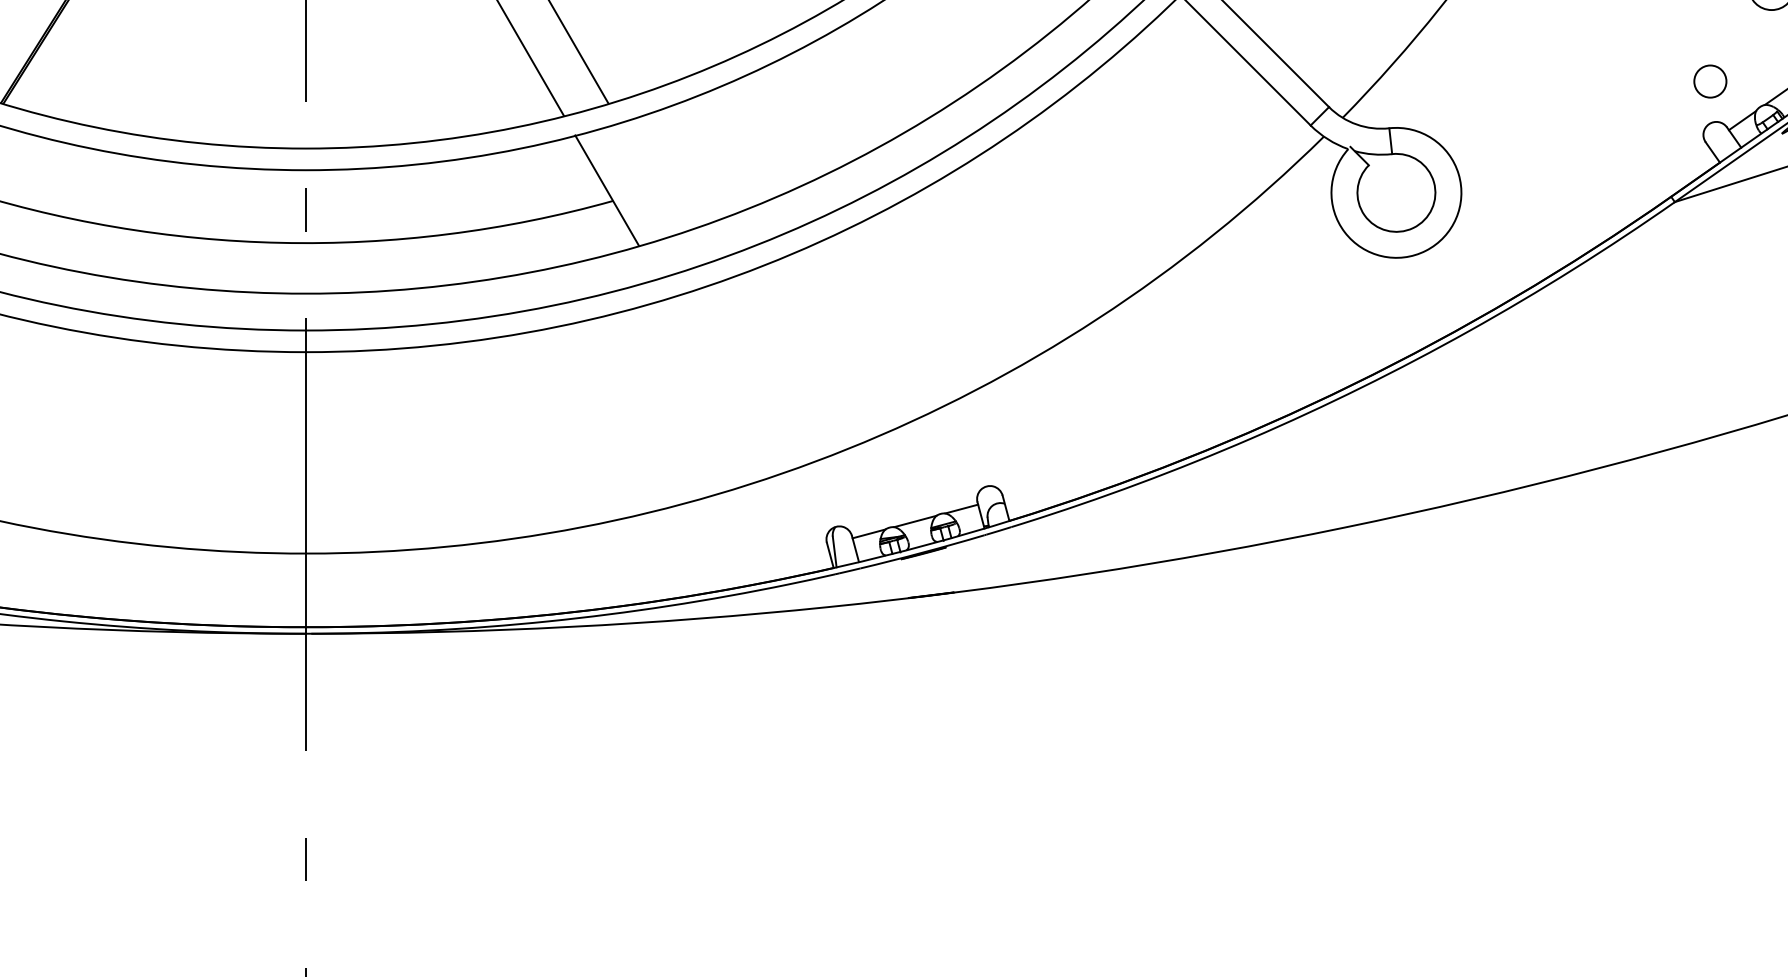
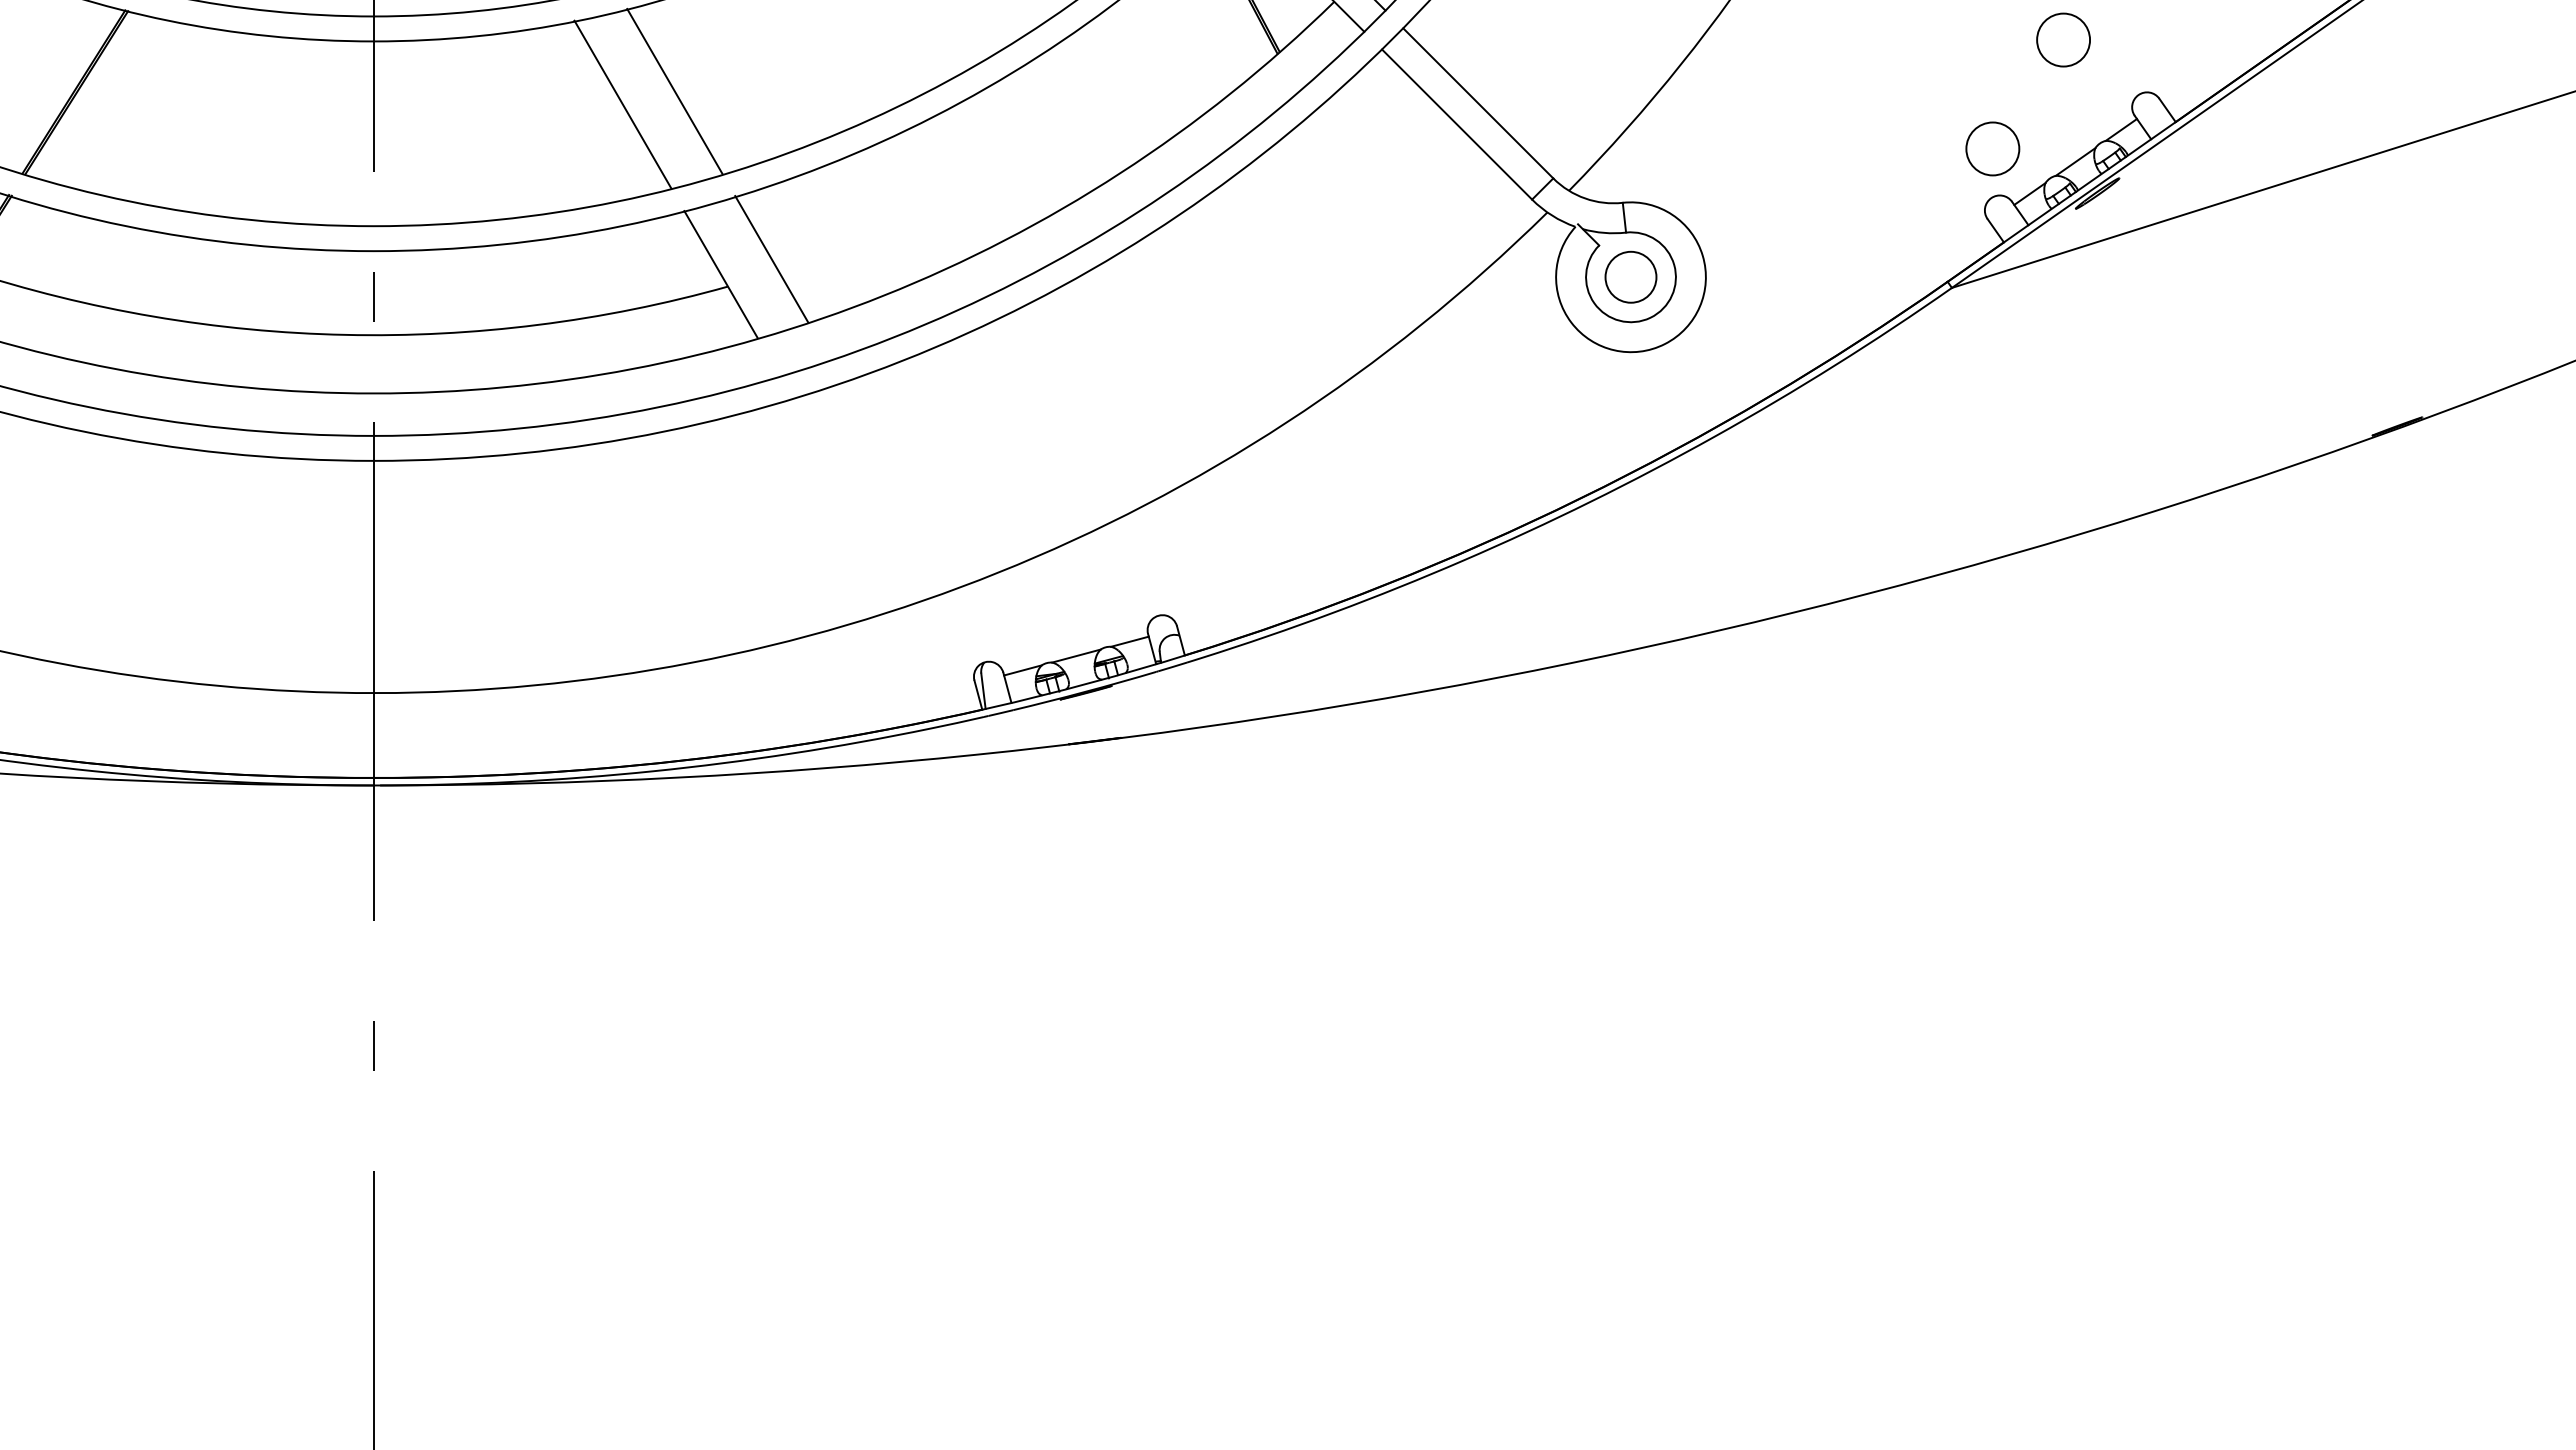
circle: (1710, 81) -> (1992, 148), size x1.43
line: (650, 177) -> (771, 259), added
circle: (1396, 192) -> (1630, 276), added

